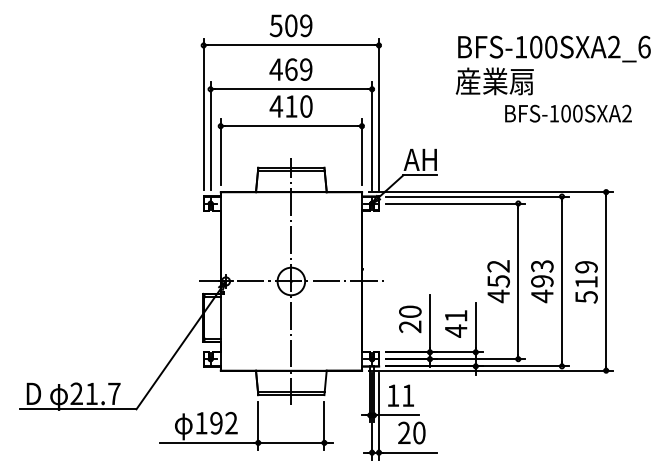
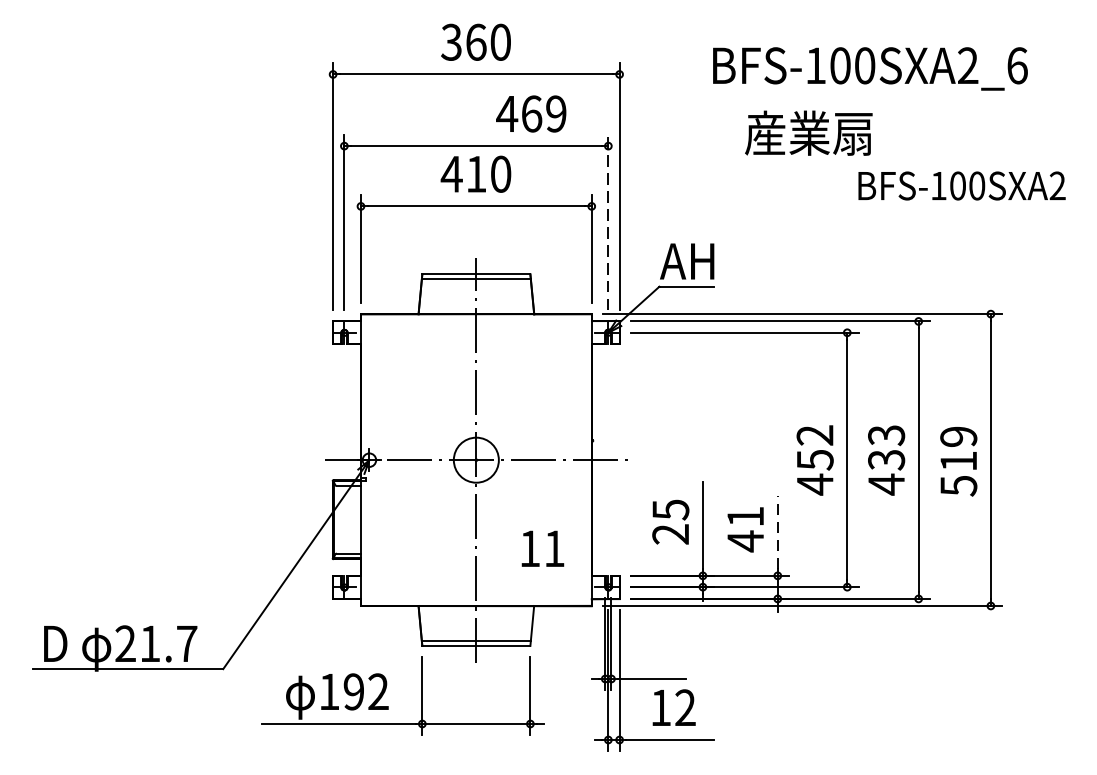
text: (291, 25) -> (476, 41), 509 -> 360
text: (554, 48) -> (870, 67), moved
text: (290, 69) -> (530, 113), moved
text: (568, 113) -> (961, 185), moved
line: (372, 136) -> (608, 223), solid -> dashed
text: (542, 281) -> (886, 460), 493 -> 433
text: (410, 311) -> (671, 509), 20 -> 25
line: (475, 325) -> (777, 532), solid -> dashed
text: (400, 395) -> (541, 548), moved
text: (411, 432) -> (672, 707), 20 -> 12

